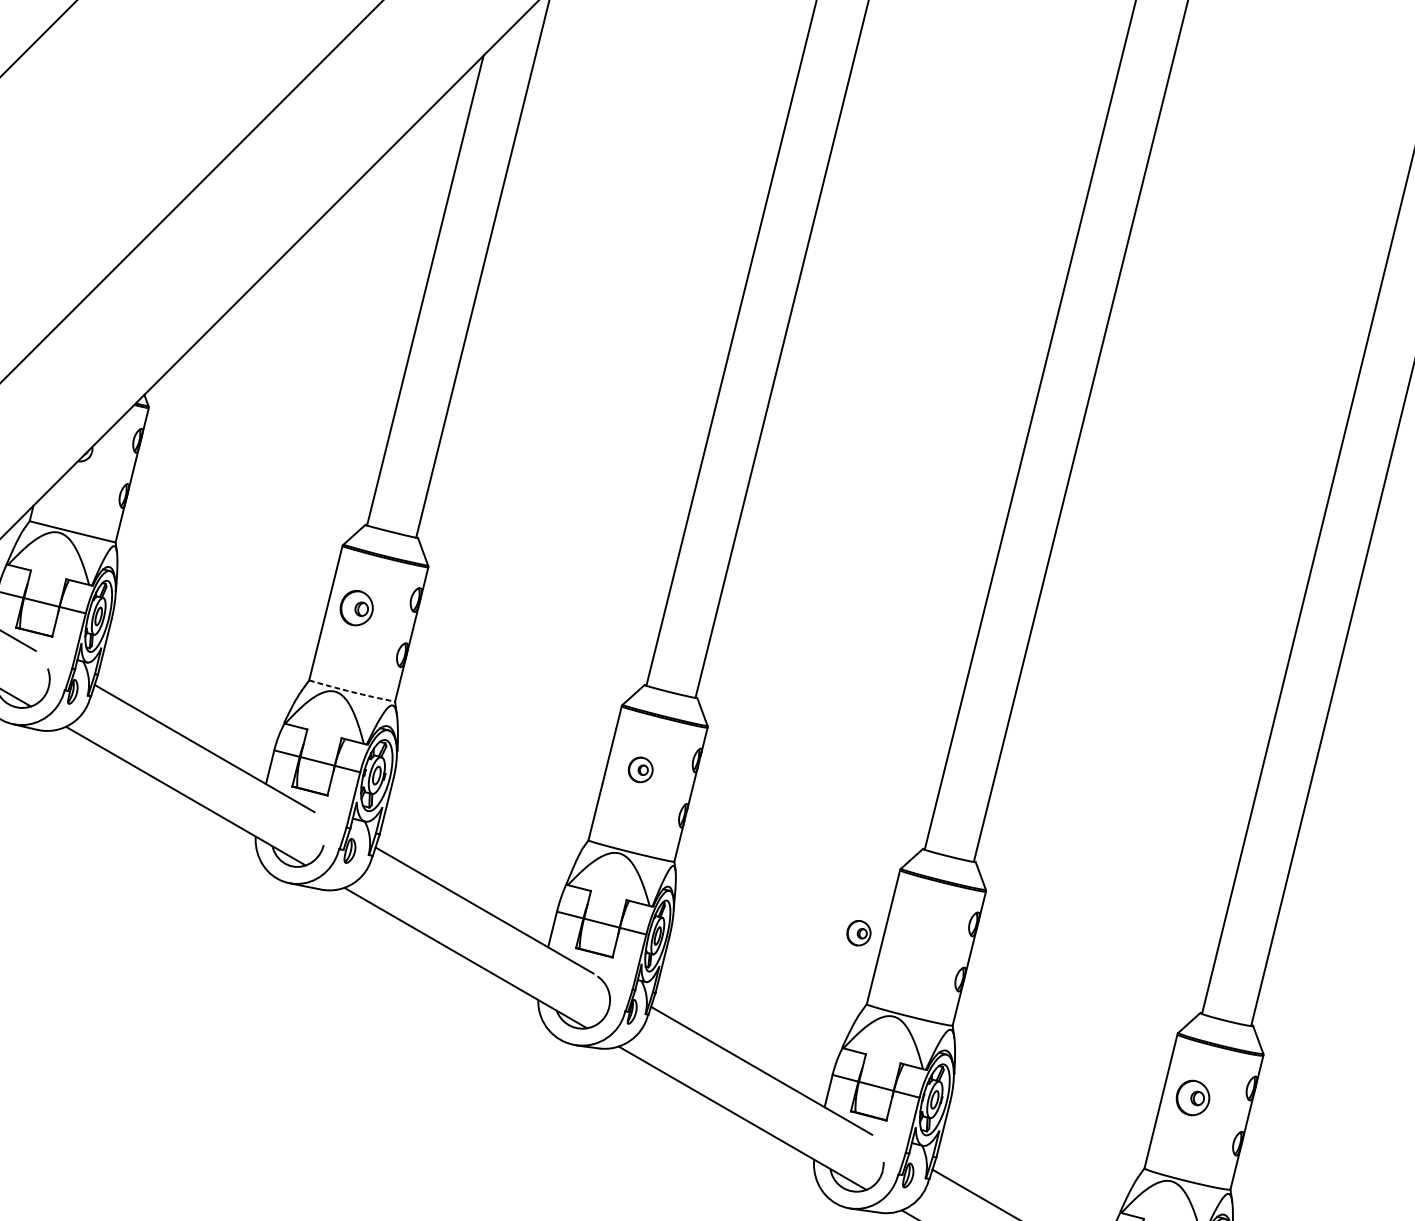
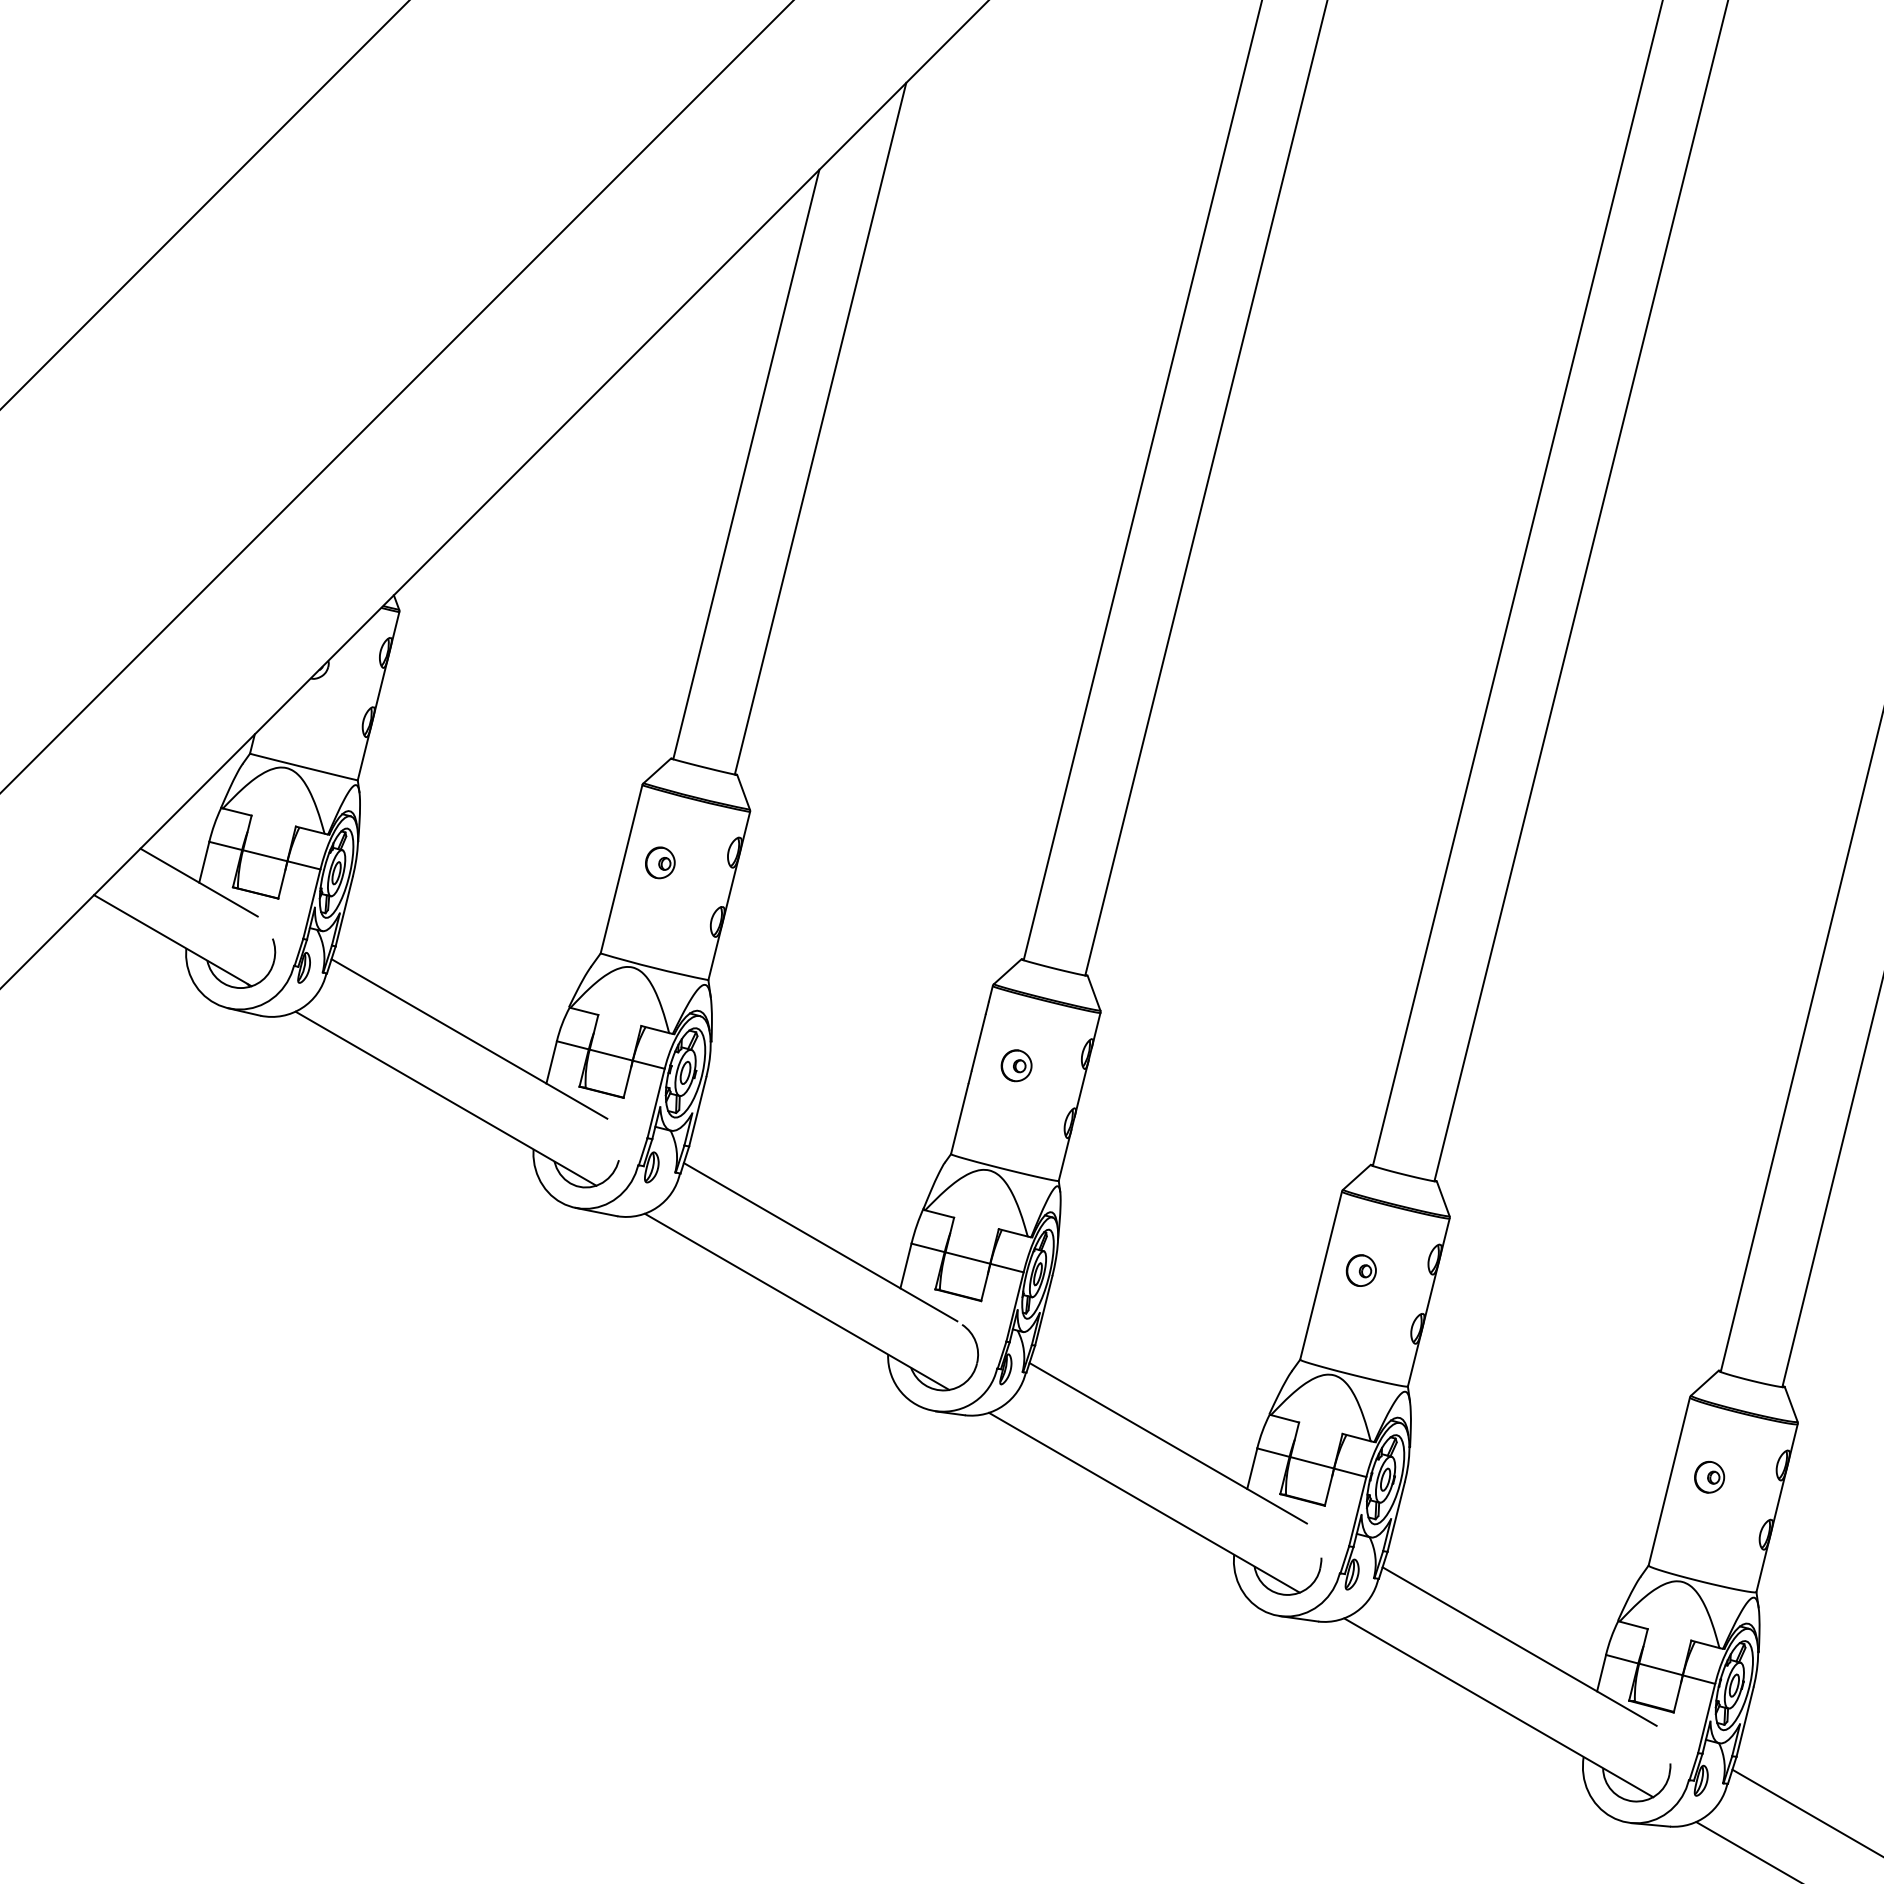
part: (356, 607) -> (660, 862), size x0.71
arc: (352, 692) -> (654, 968), dashed -> solid
part: (858, 933) -> (1360, 1270), moved
part: (1193, 1097) -> (1709, 1476), size x0.71

